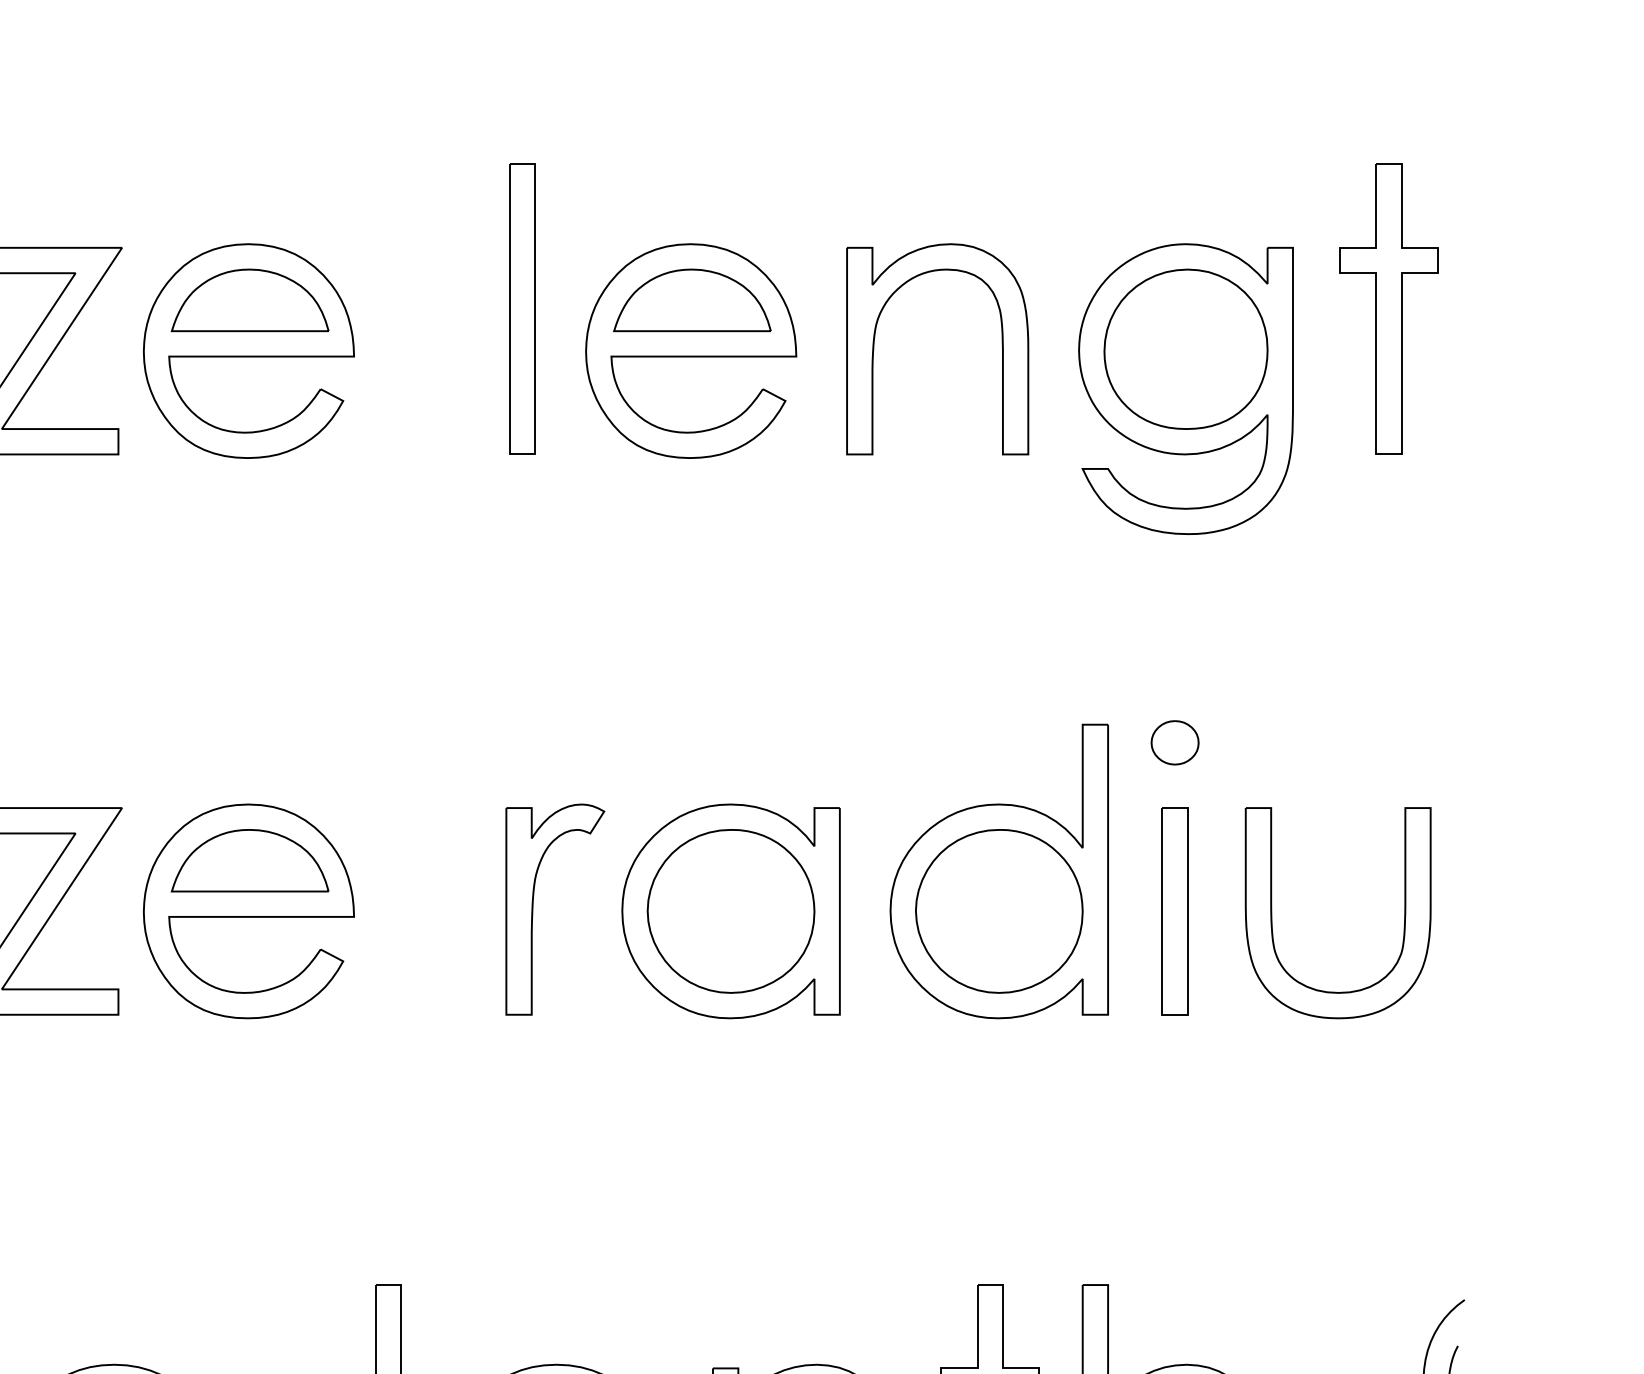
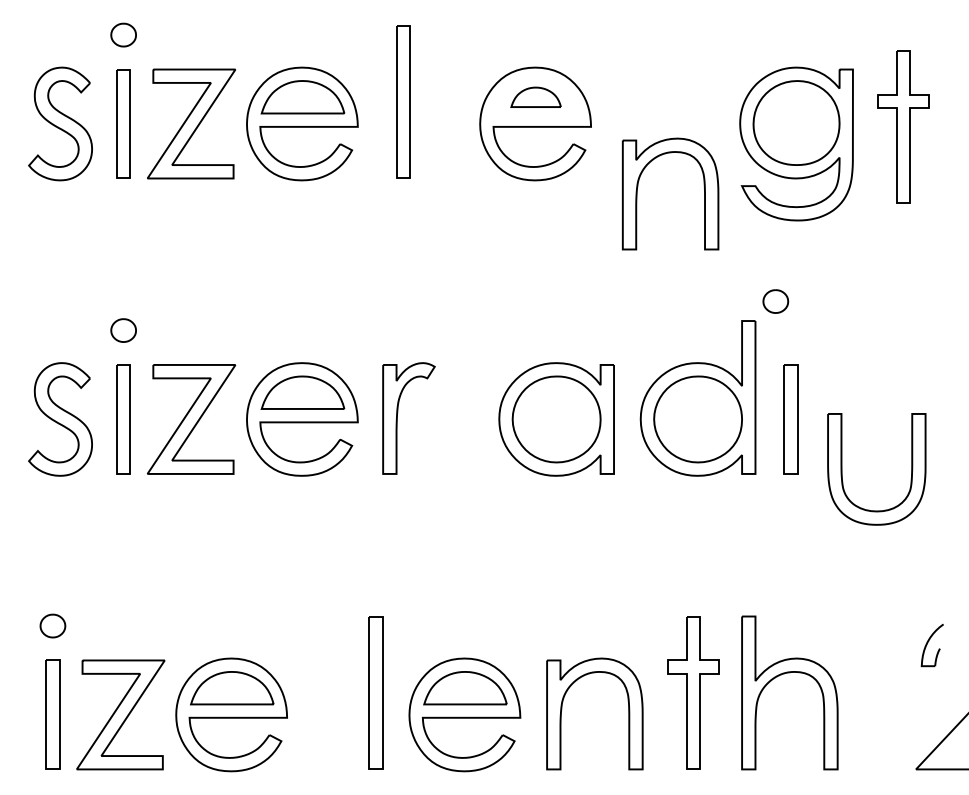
part: (690, 300) -> (535, 97), size x0.6
part: (522, 308) -> (403, 101), moved
part: (1388, 308) -> (903, 126), moved
part: (876, 336) -> (638, 187), moved
curve: (1172, 723) -> (774, 291), moved
part: (533, 909) -> (397, 418), moved
curve: (1273, 913) -> (842, 469), moved

